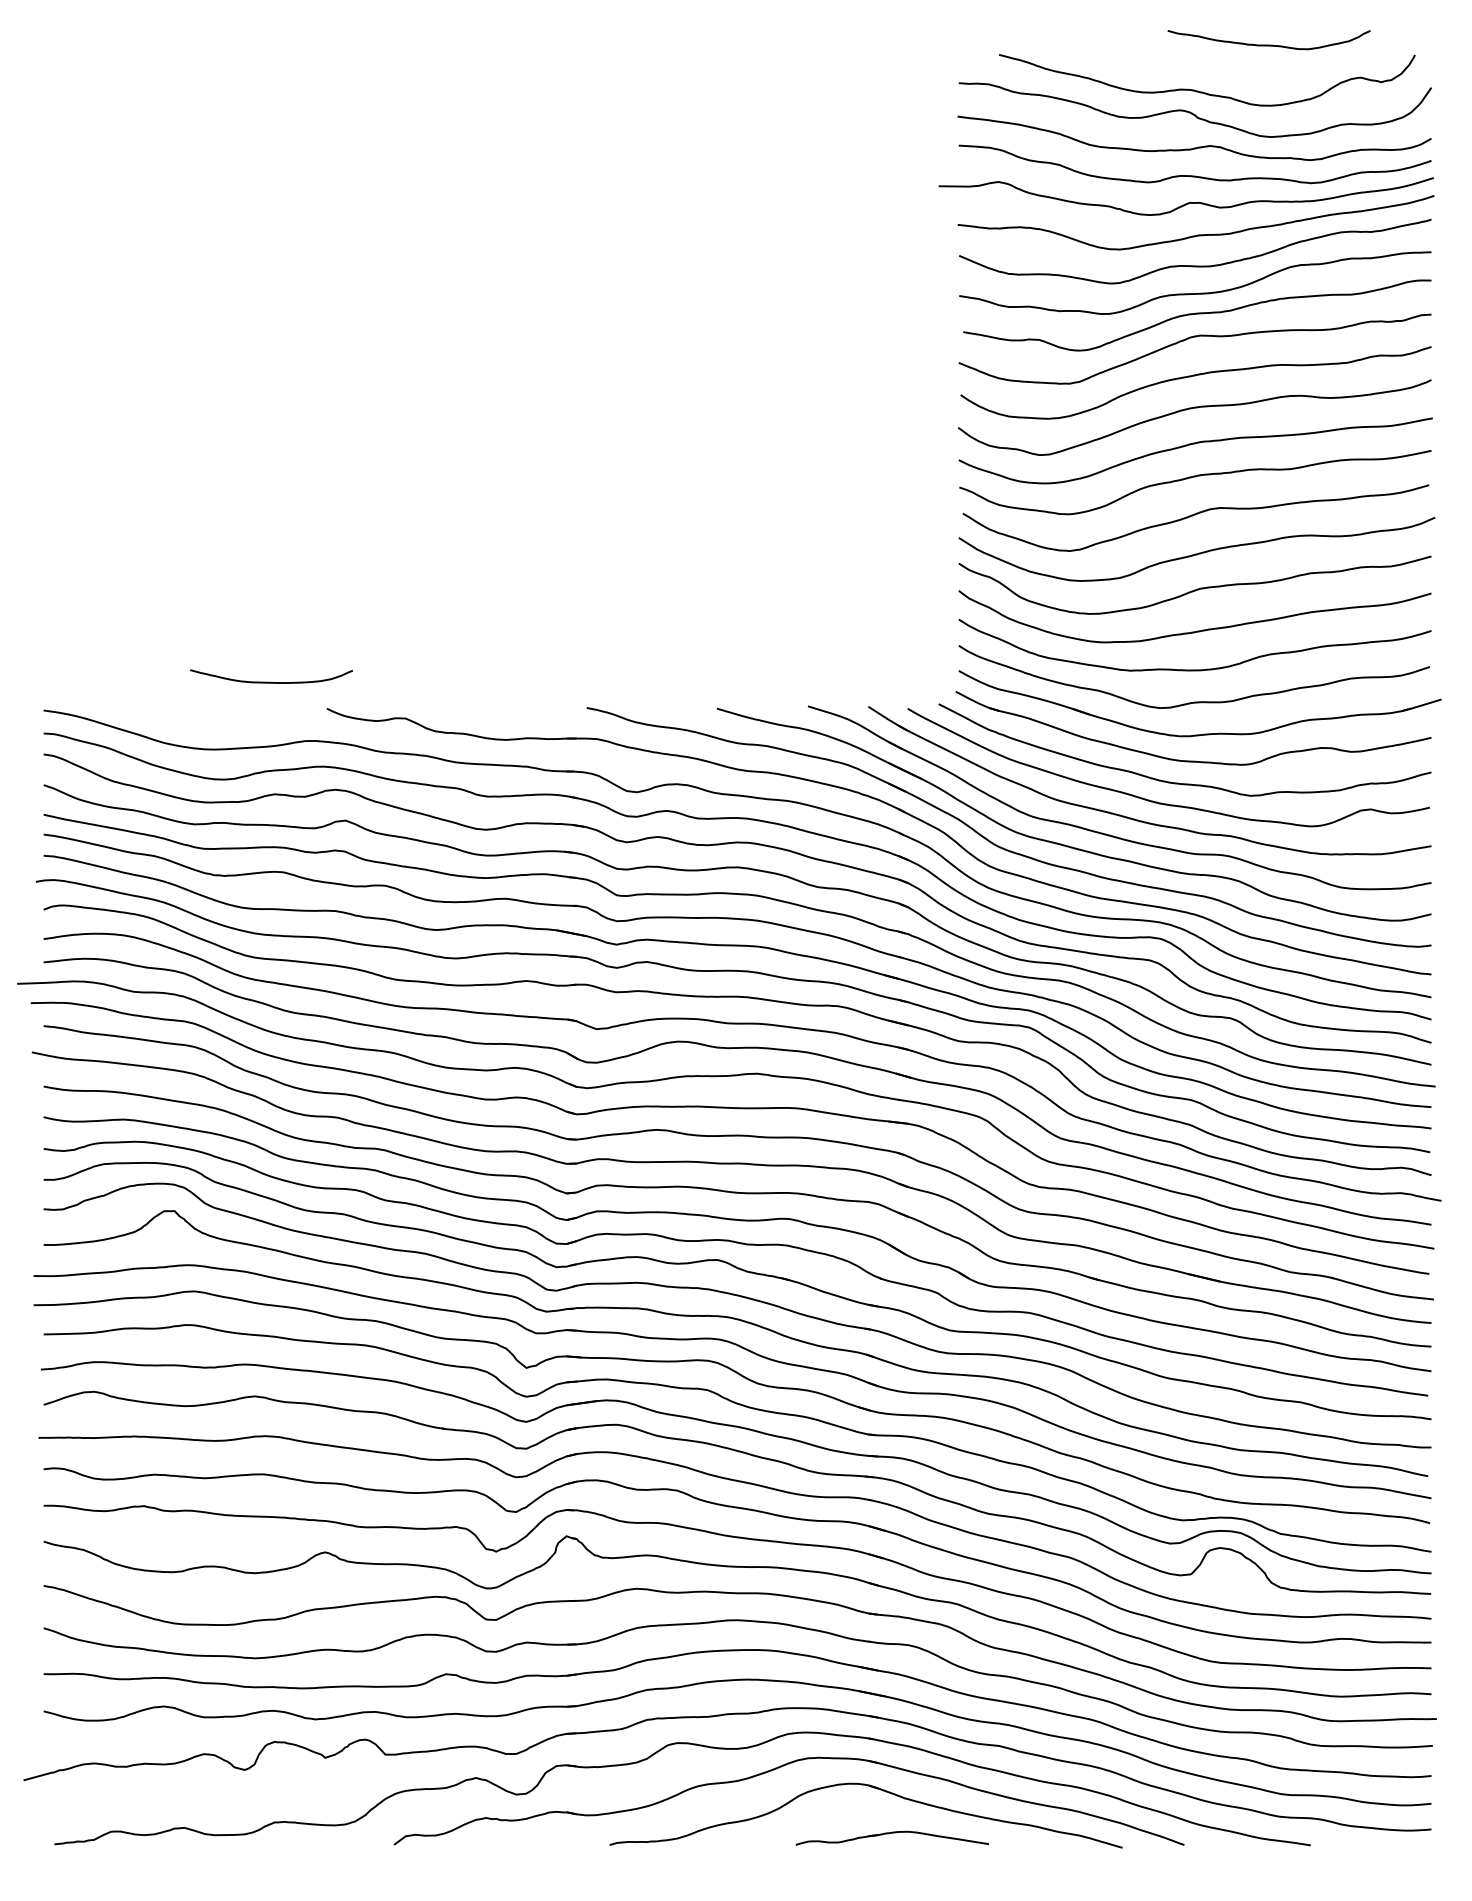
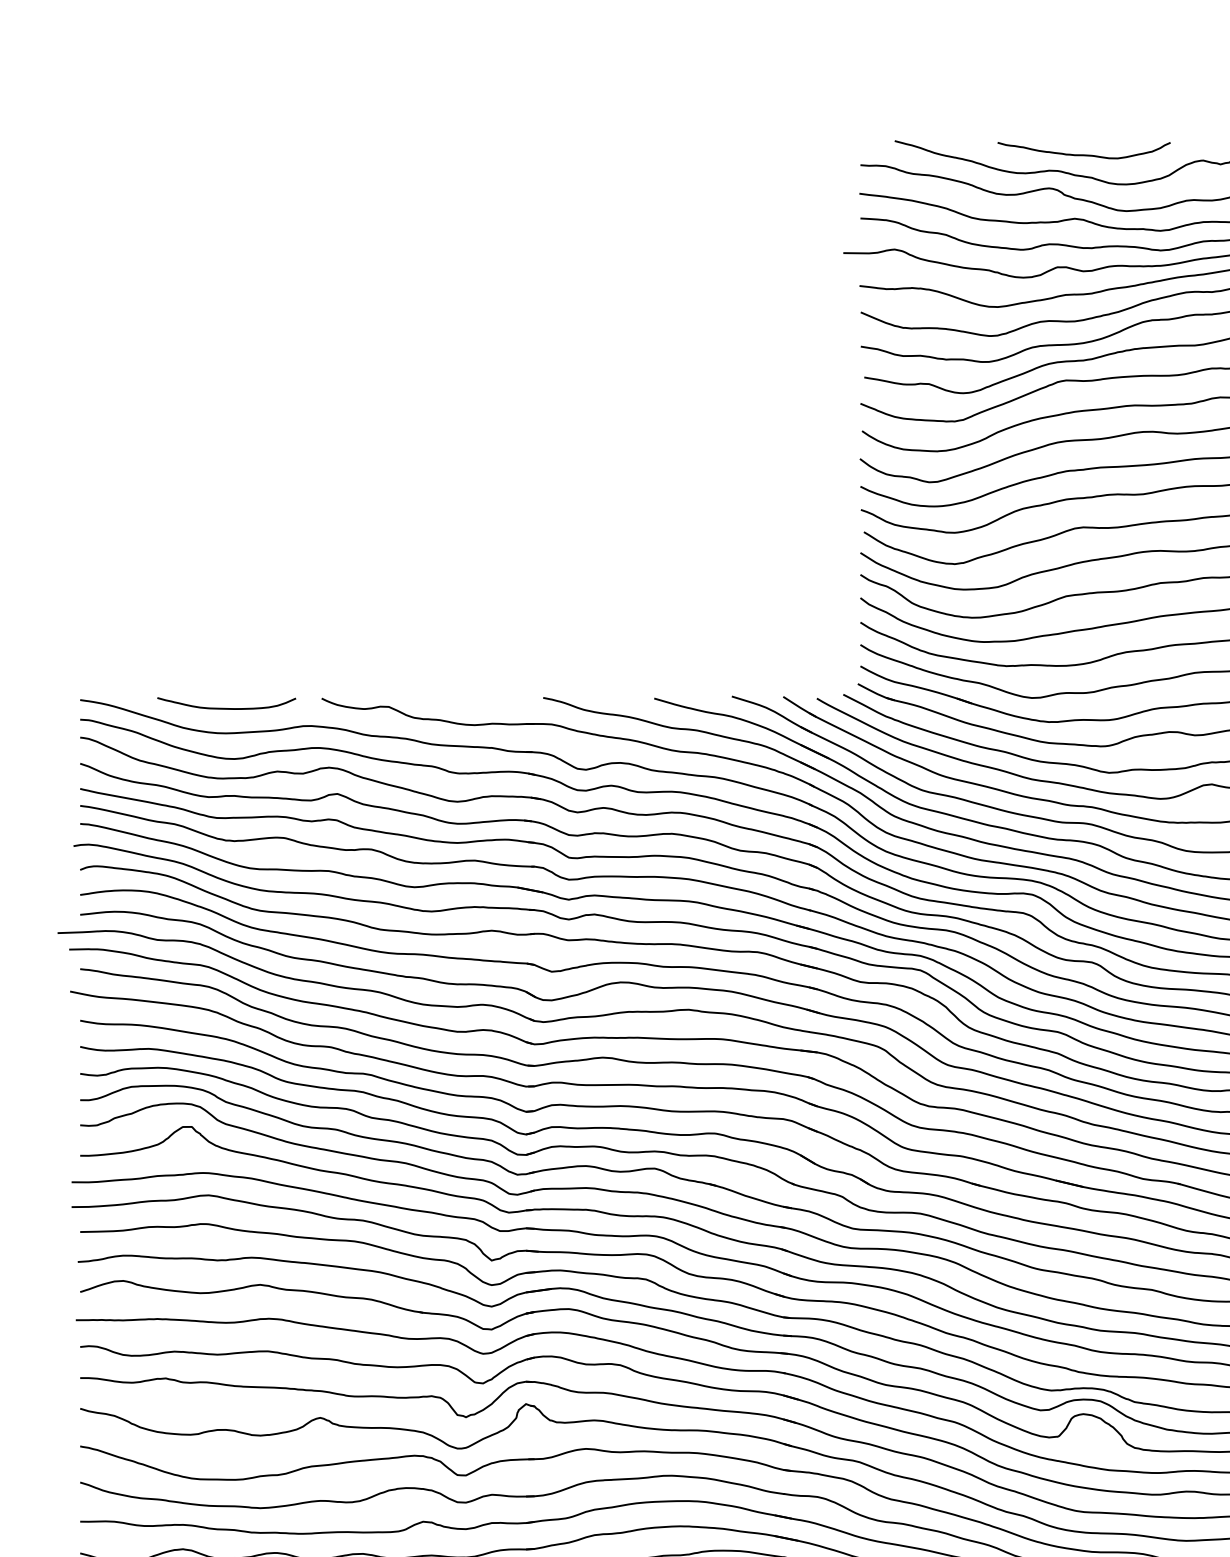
curve: (1268, 44) -> (1083, 154), moved
curve: (271, 681) -> (226, 707), moved

